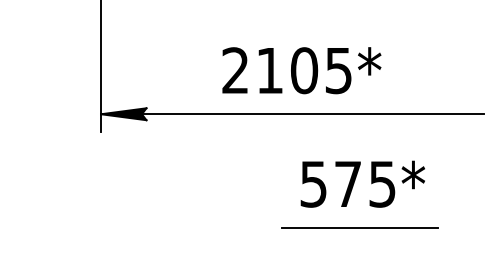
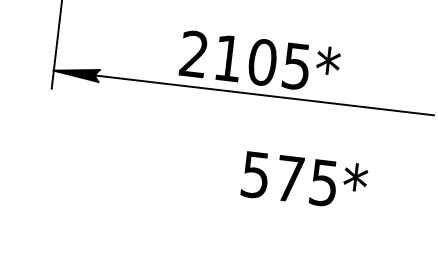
text: (301, 70) -> (259, 61), moved
text: (362, 183) -> (304, 179), moved
line: (359, 227) -> (297, 213), removed

